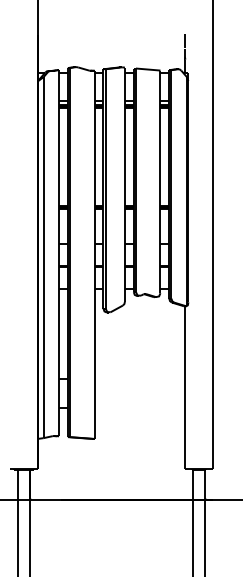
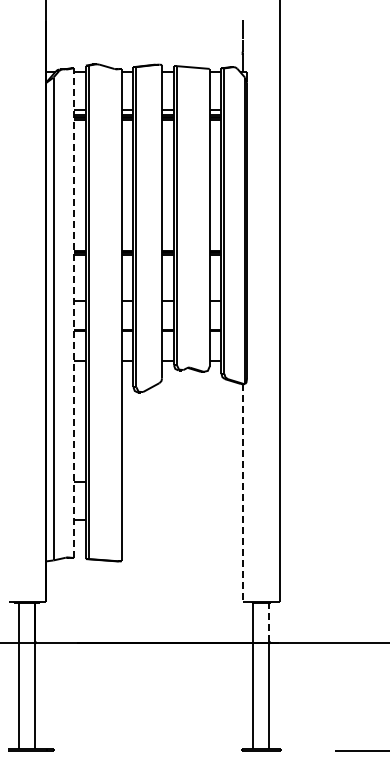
line: (59, 253) -> (74, 313), solid -> dashed
line: (185, 388) -> (242, 493), solid -> dashed
line: (205, 484) -> (269, 622), solid -> dashed

